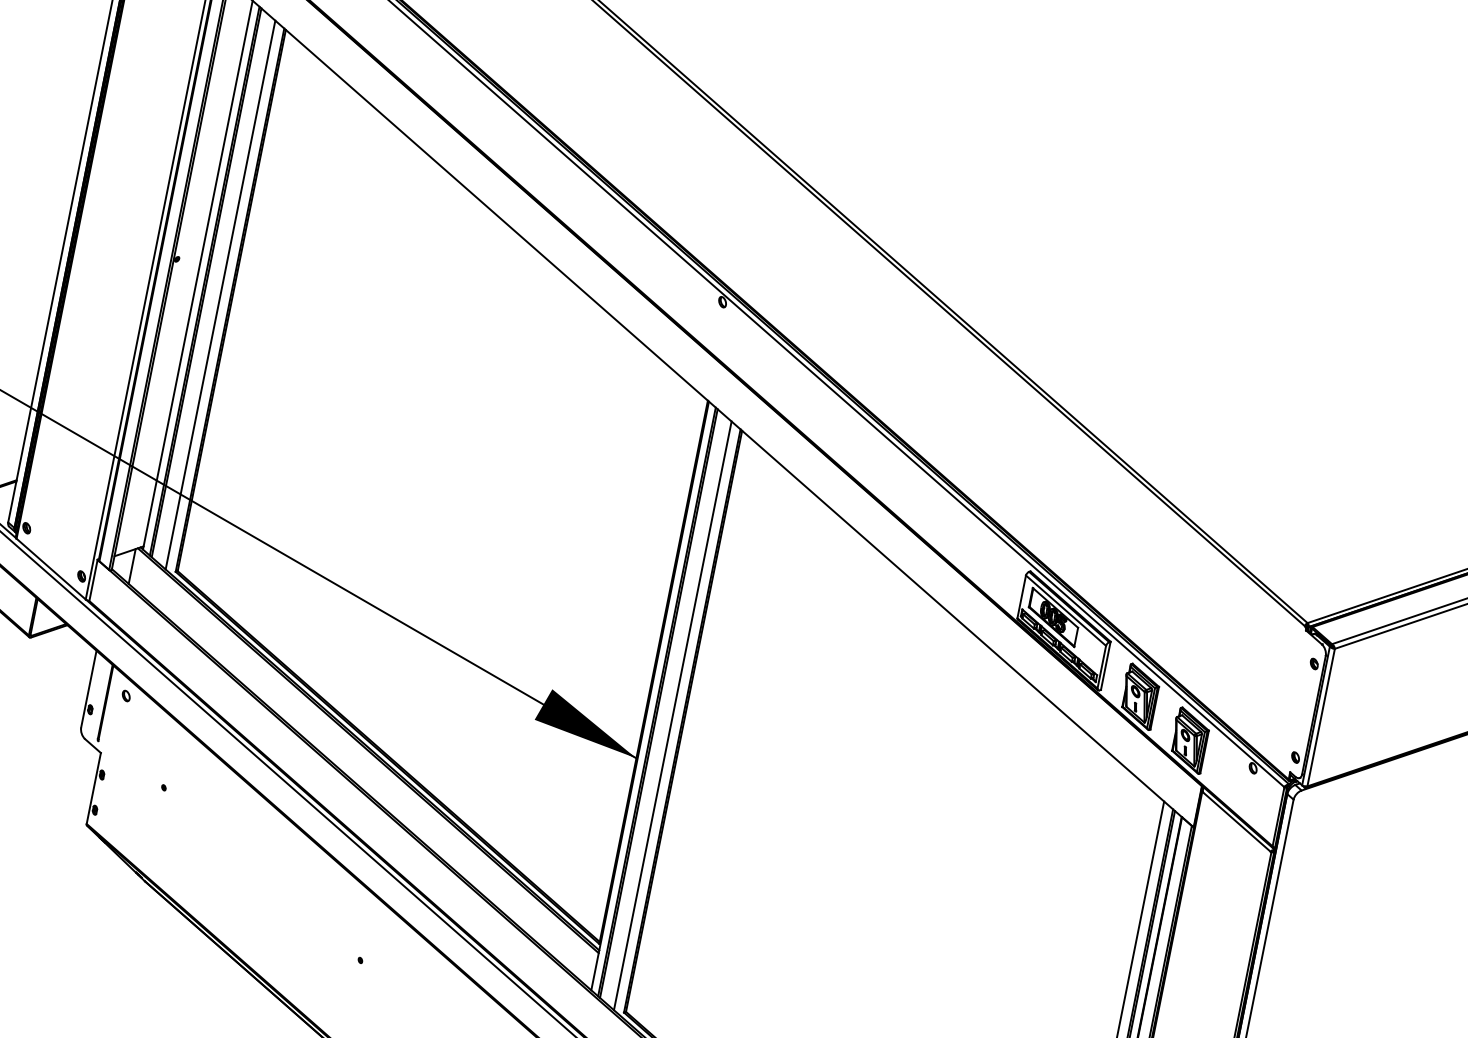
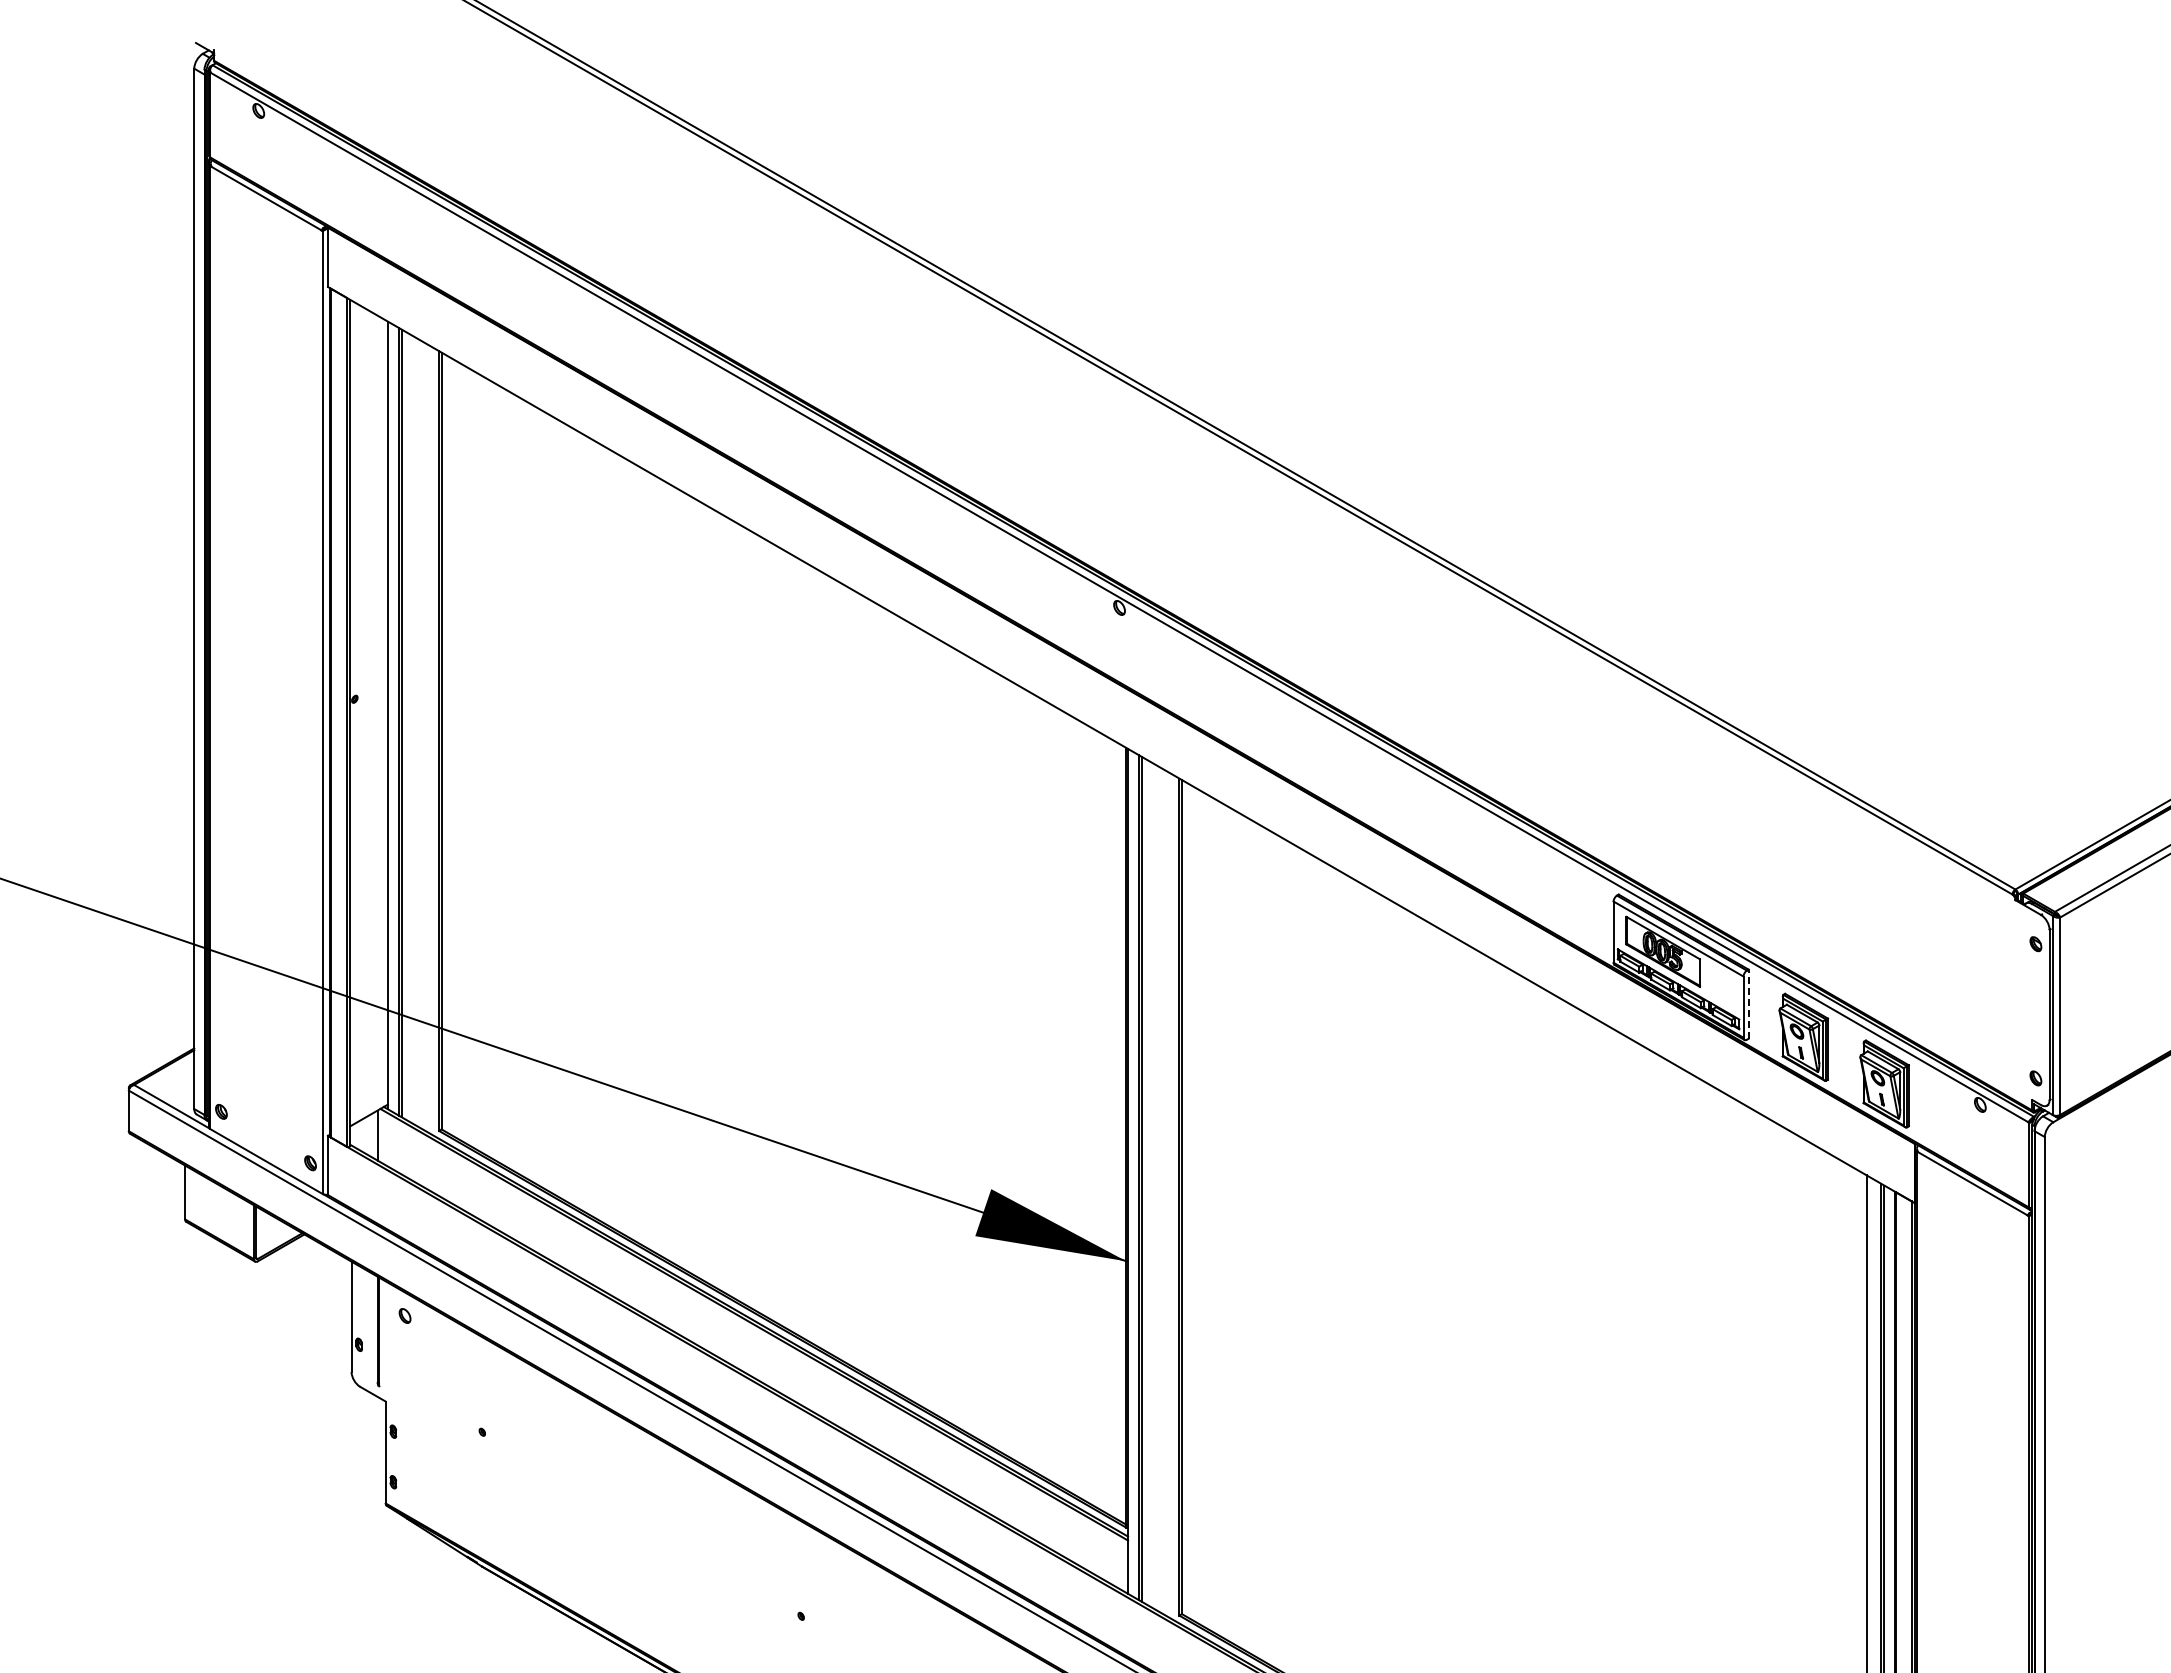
line: (220, 294) -> (424, 736), removed
line: (1105, 666) -> (1748, 1004), solid -> dashed
line: (672, 715) -> (1164, 1192), removed

